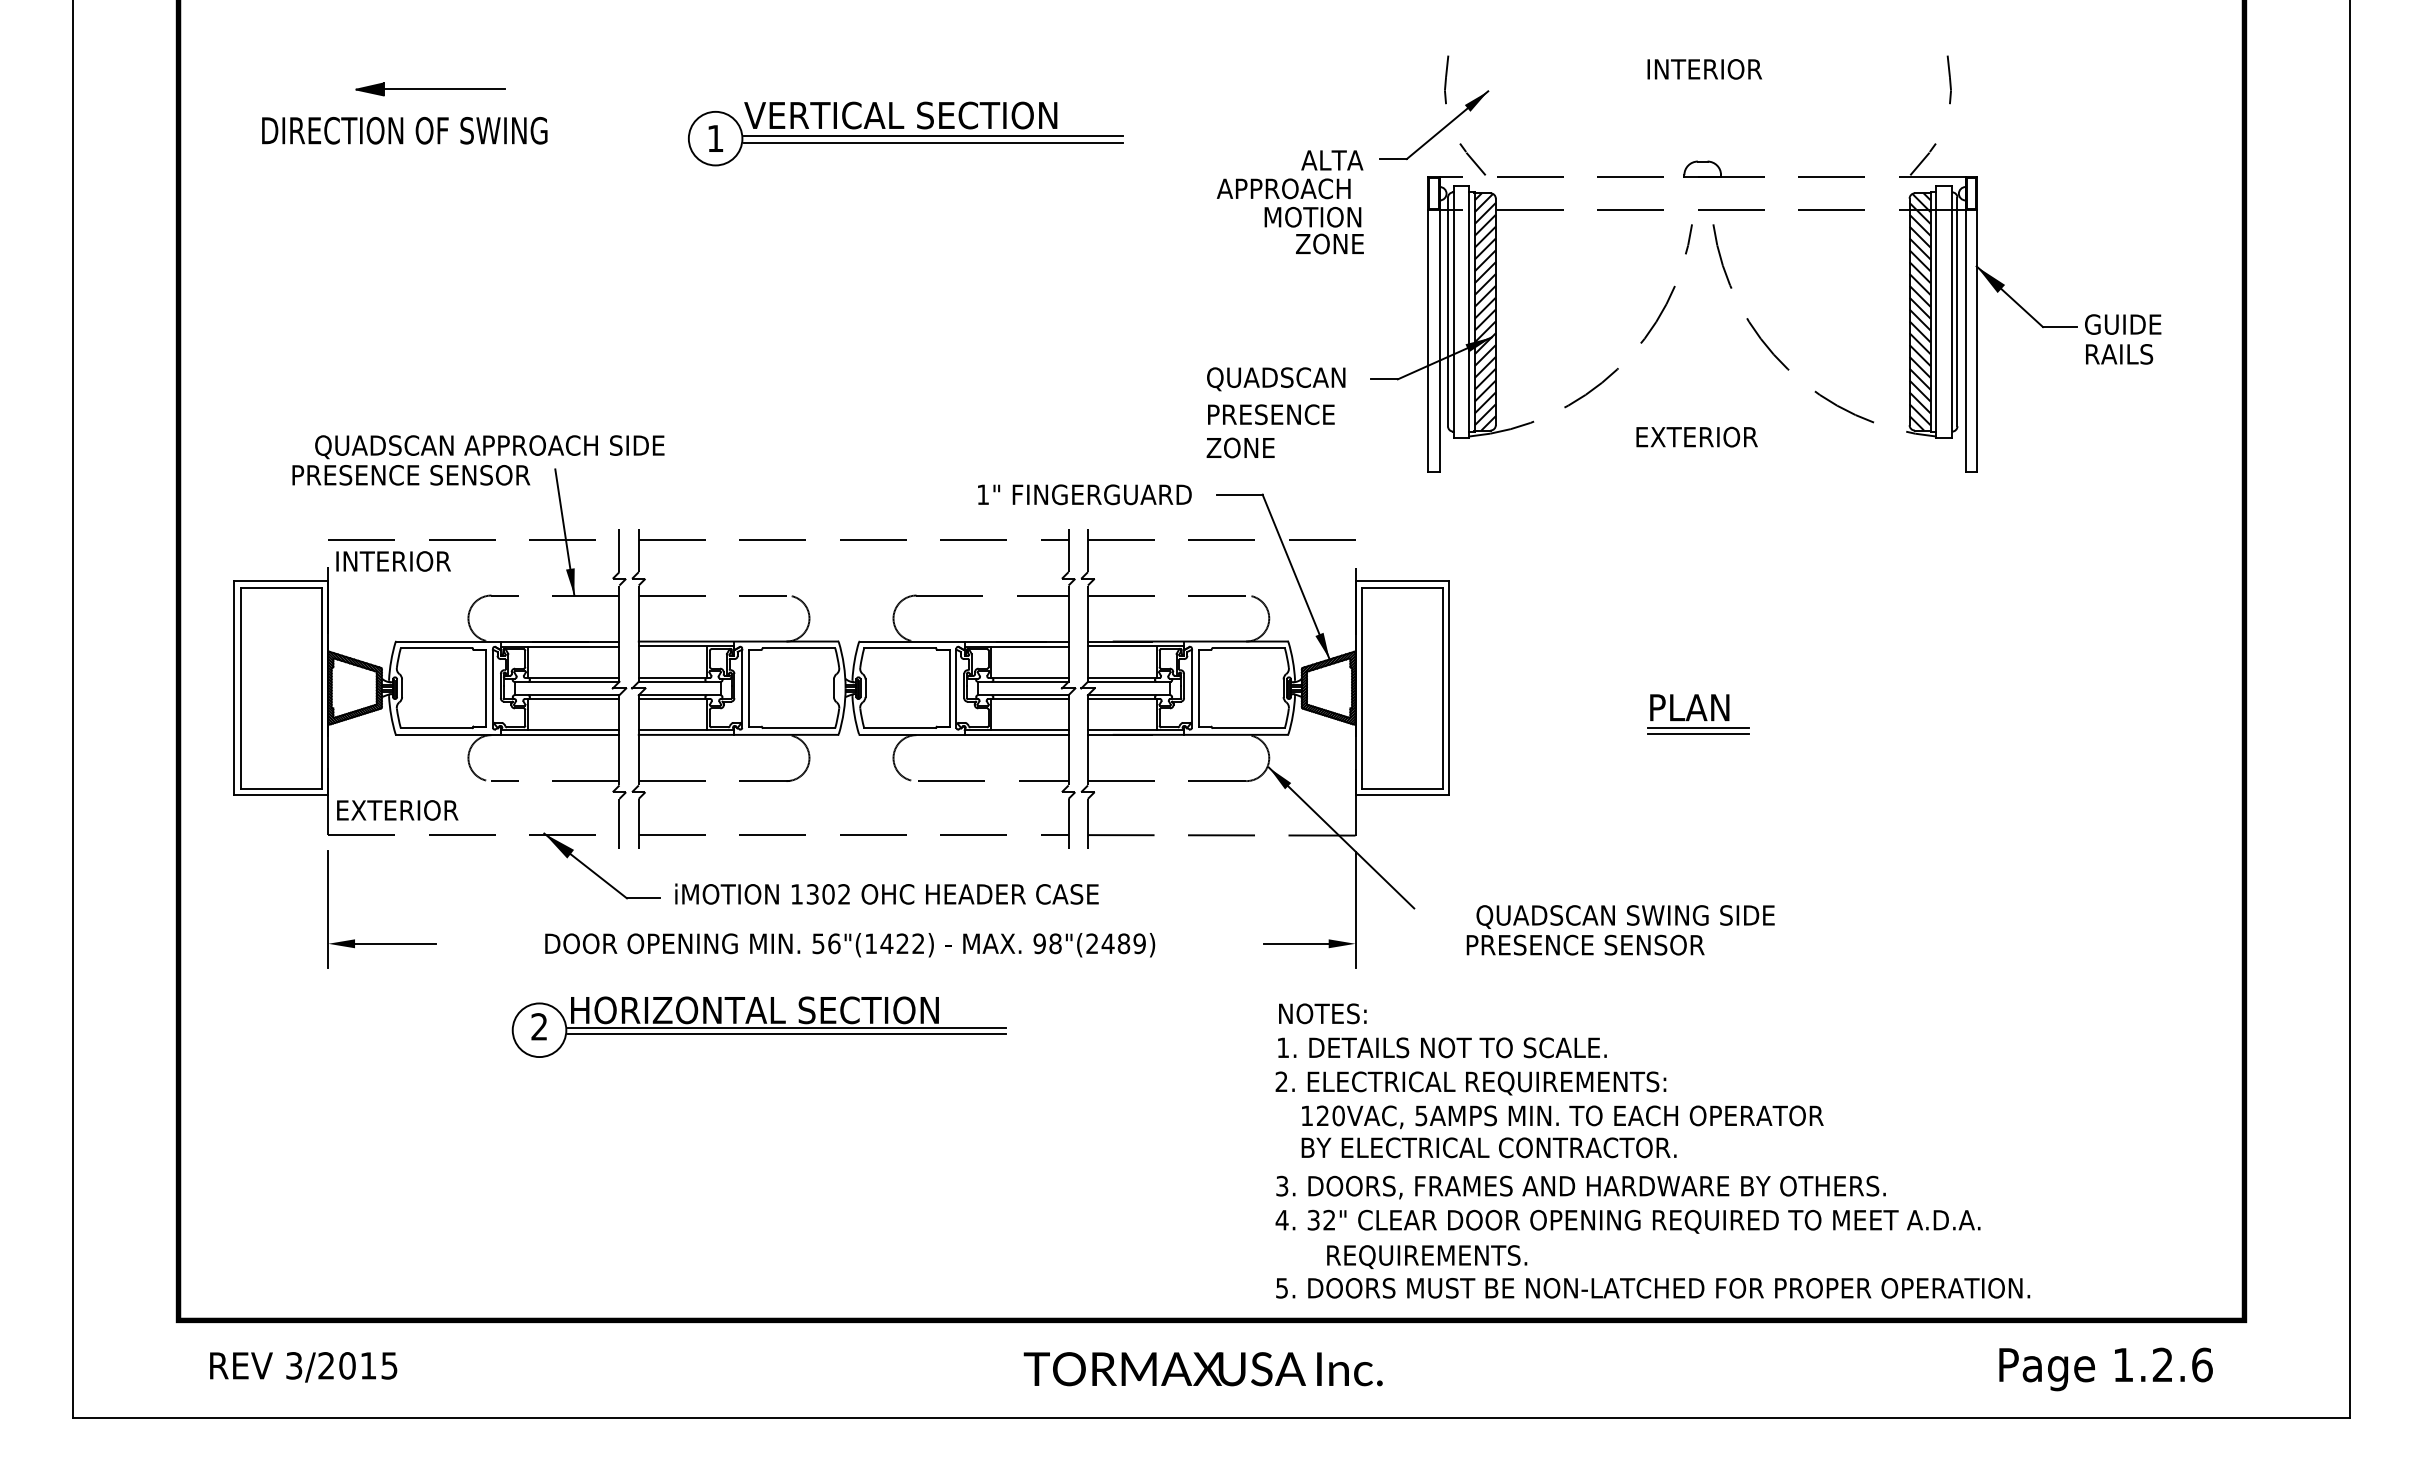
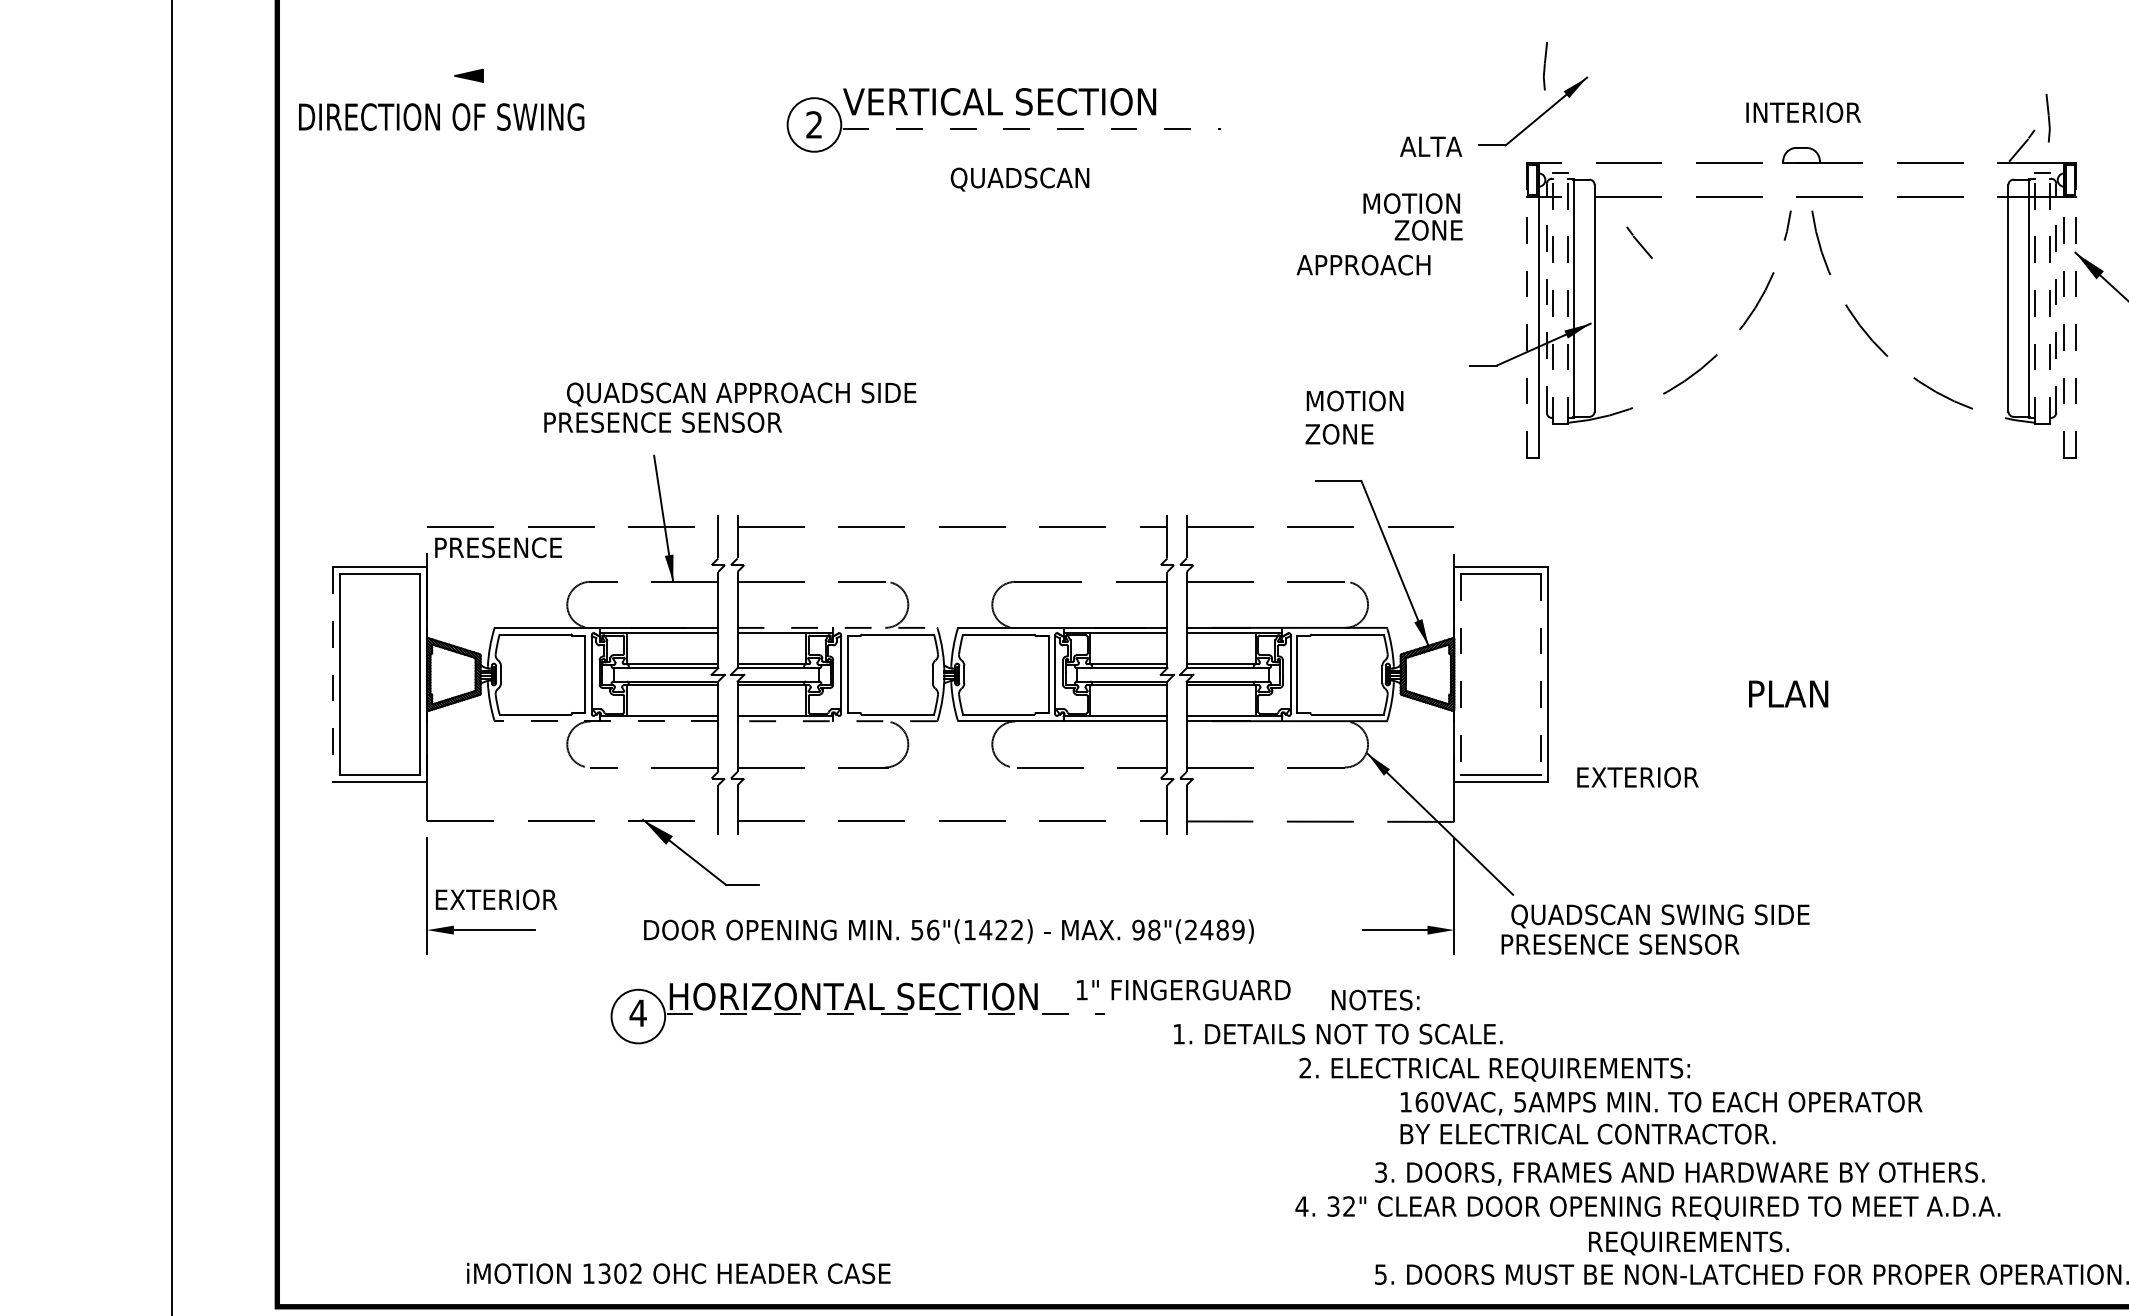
text: (1704, 69) -> (1803, 112), moved
part: (1948, 79) -> (2047, 117), moved
line: (443, 89) -> (542, 75), removed
text: (404, 130) -> (441, 116), moved
line: (932, 135) -> (1031, 121), removed
text: (715, 137) -> (814, 123), 1 -> 2
line: (933, 142) -> (1032, 128), solid -> dashed
line: (1472, 159) -> (1639, 242), moved
text: (1283, 188) -> (1363, 264), moved
line: (1447, 311) -> (1546, 297), solid -> dashed
line: (1453, 311) -> (1552, 297), solid -> dashed
line: (1468, 311) -> (1567, 297), solid -> dashed
hatch: (1484, 311) -> (1583, 297), removed
hatch: (1919, 311) -> (2018, 297), removed
line: (1936, 311) -> (2035, 297), solid -> dashed
line: (1951, 311) -> (2050, 297), solid -> dashed
line: (1957, 311) -> (2056, 297), solid -> dashed
line: (1428, 323) -> (1527, 309), solid -> dashed
line: (1965, 323) -> (2064, 309), solid -> dashed
line: (1977, 323) -> (2076, 309), solid -> dashed
text: (1276, 379) -> (1020, 179), moved
text: (1272, 414) -> (1371, 400), PRESENCE -> MOTION
text: (1696, 436) -> (1637, 776), moved
text: (478, 460) -> (730, 407), moved
text: (1084, 494) -> (1183, 989), moved
text: (400, 561) -> (499, 547), INTERIOR -> PRESENCE
line: (738, 641) -> (837, 627), solid -> dashed
line: (234, 688) -> (333, 674), solid -> dashed
line: (1362, 688) -> (1461, 674), solid -> dashed
line: (1442, 688) -> (1541, 674), solid -> dashed
line: (1698, 727) -> (1797, 713), removed
line: (507, 734) -> (606, 720), solid -> dashed
line: (738, 734) -> (837, 720), solid -> dashed
line: (1698, 734) -> (1797, 720), removed
text: (397, 810) -> (496, 899), moved
text: (886, 893) -> (678, 1272), moved
text: (1620, 930) -> (1655, 929), moved
text: (1322, 1013) -> (1375, 999), moved
text: (539, 1026) -> (638, 1012), 2 -> 4
line: (787, 1027) -> (886, 1013), solid -> dashed
line: (786, 1034) -> (885, 1020), removed
text: (1442, 1047) -> (1338, 1033), moved
text: (1470, 1083) -> (1494, 1069), moved
text: (1322, 1115) -> (1421, 1101), 120VAC, -> 160VAC,
text: (1627, 1221) -> (1647, 1207), moved
text: (1427, 1256) -> (1689, 1242), moved

